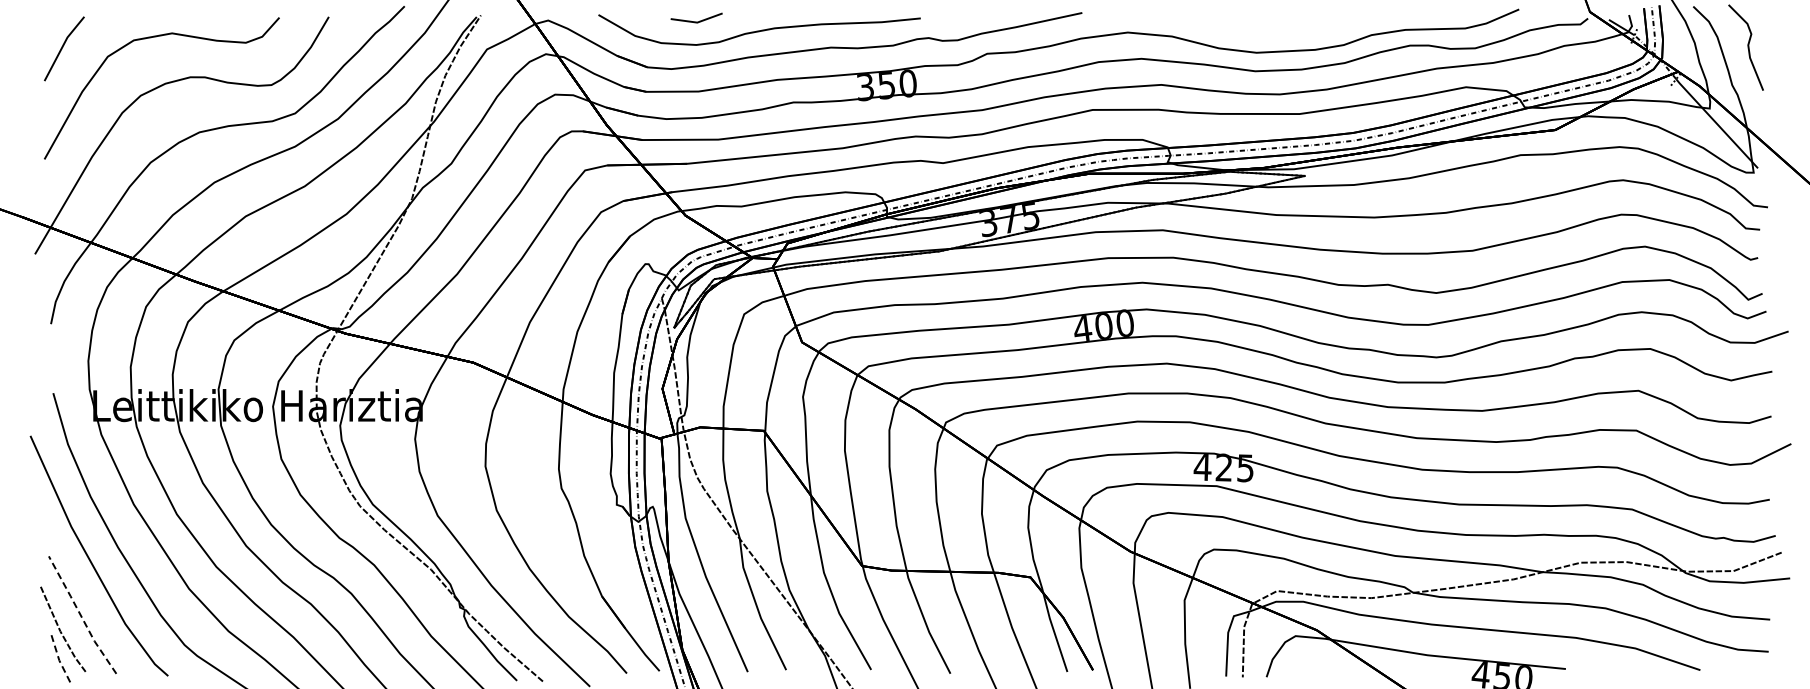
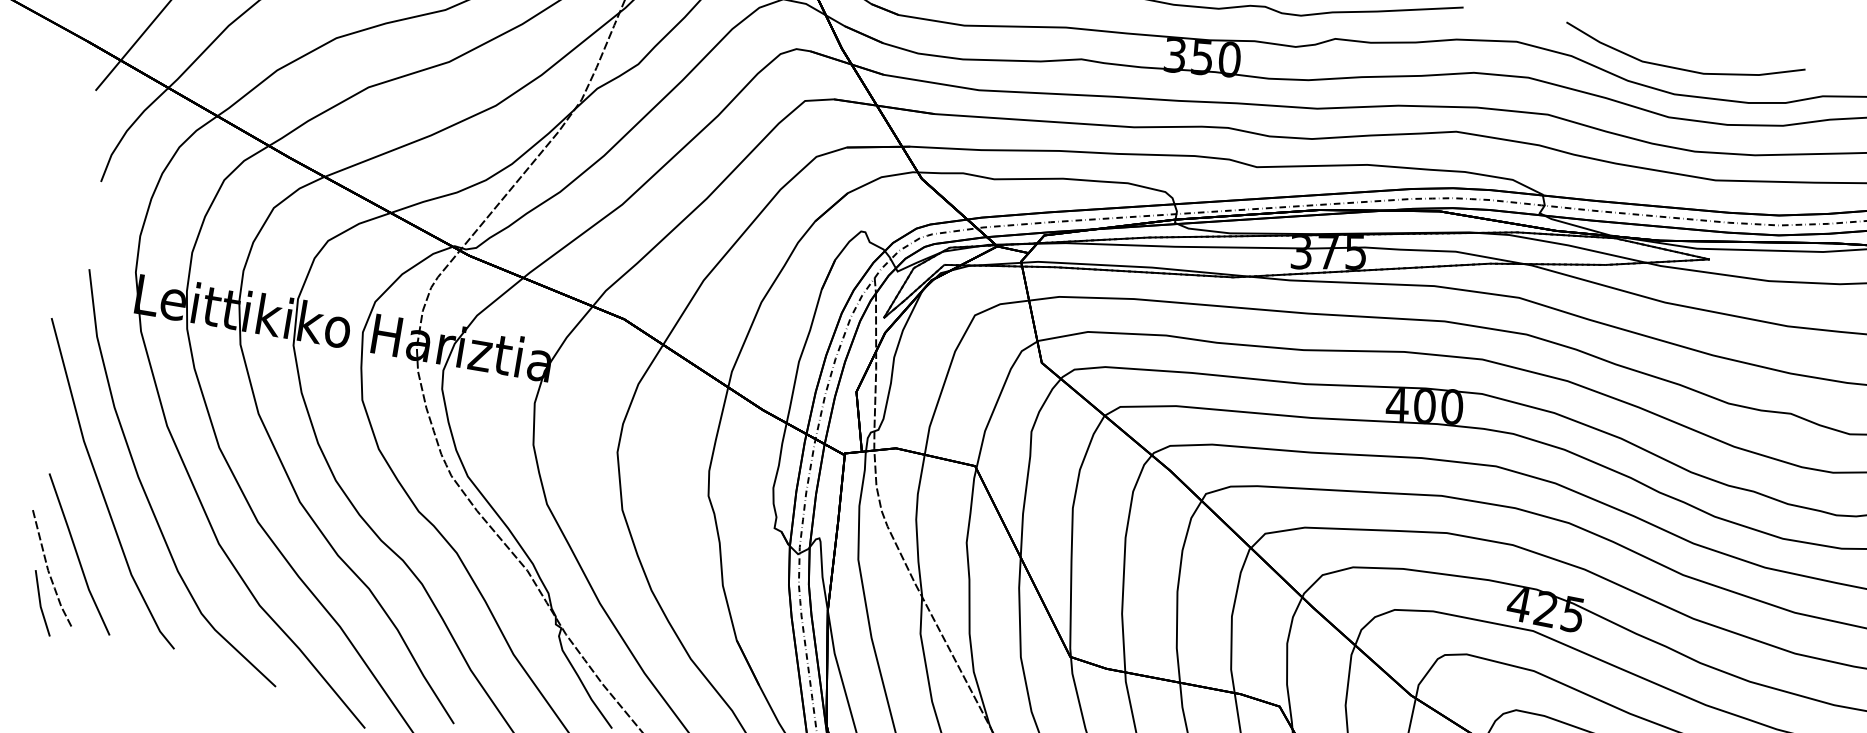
curve: (1258, 31) -> (1681, 67), added
line: (81, 616) -> (77, 555), dashed -> solid
line: (58, 658) -> (40, 603), dashed -> solid

